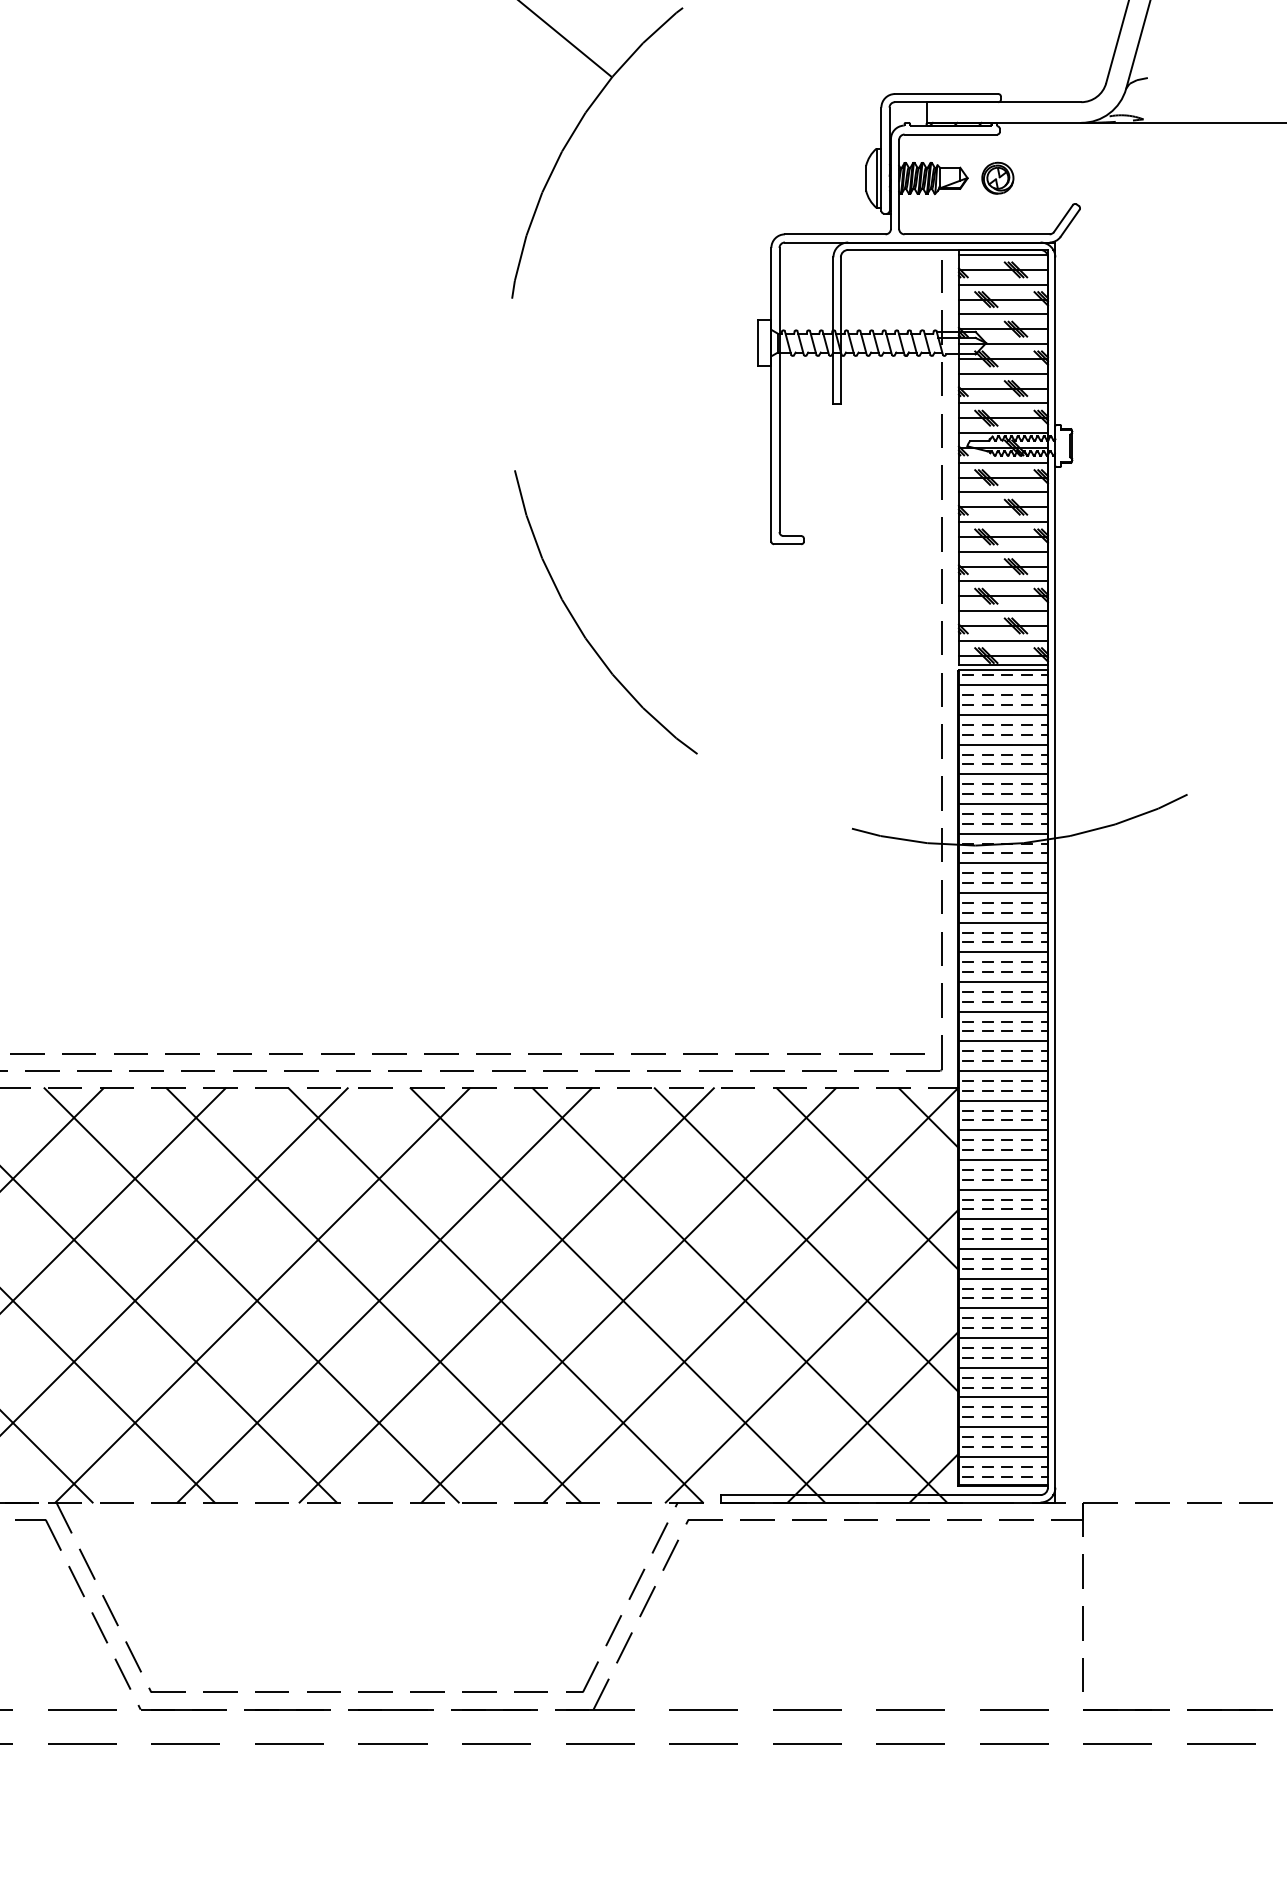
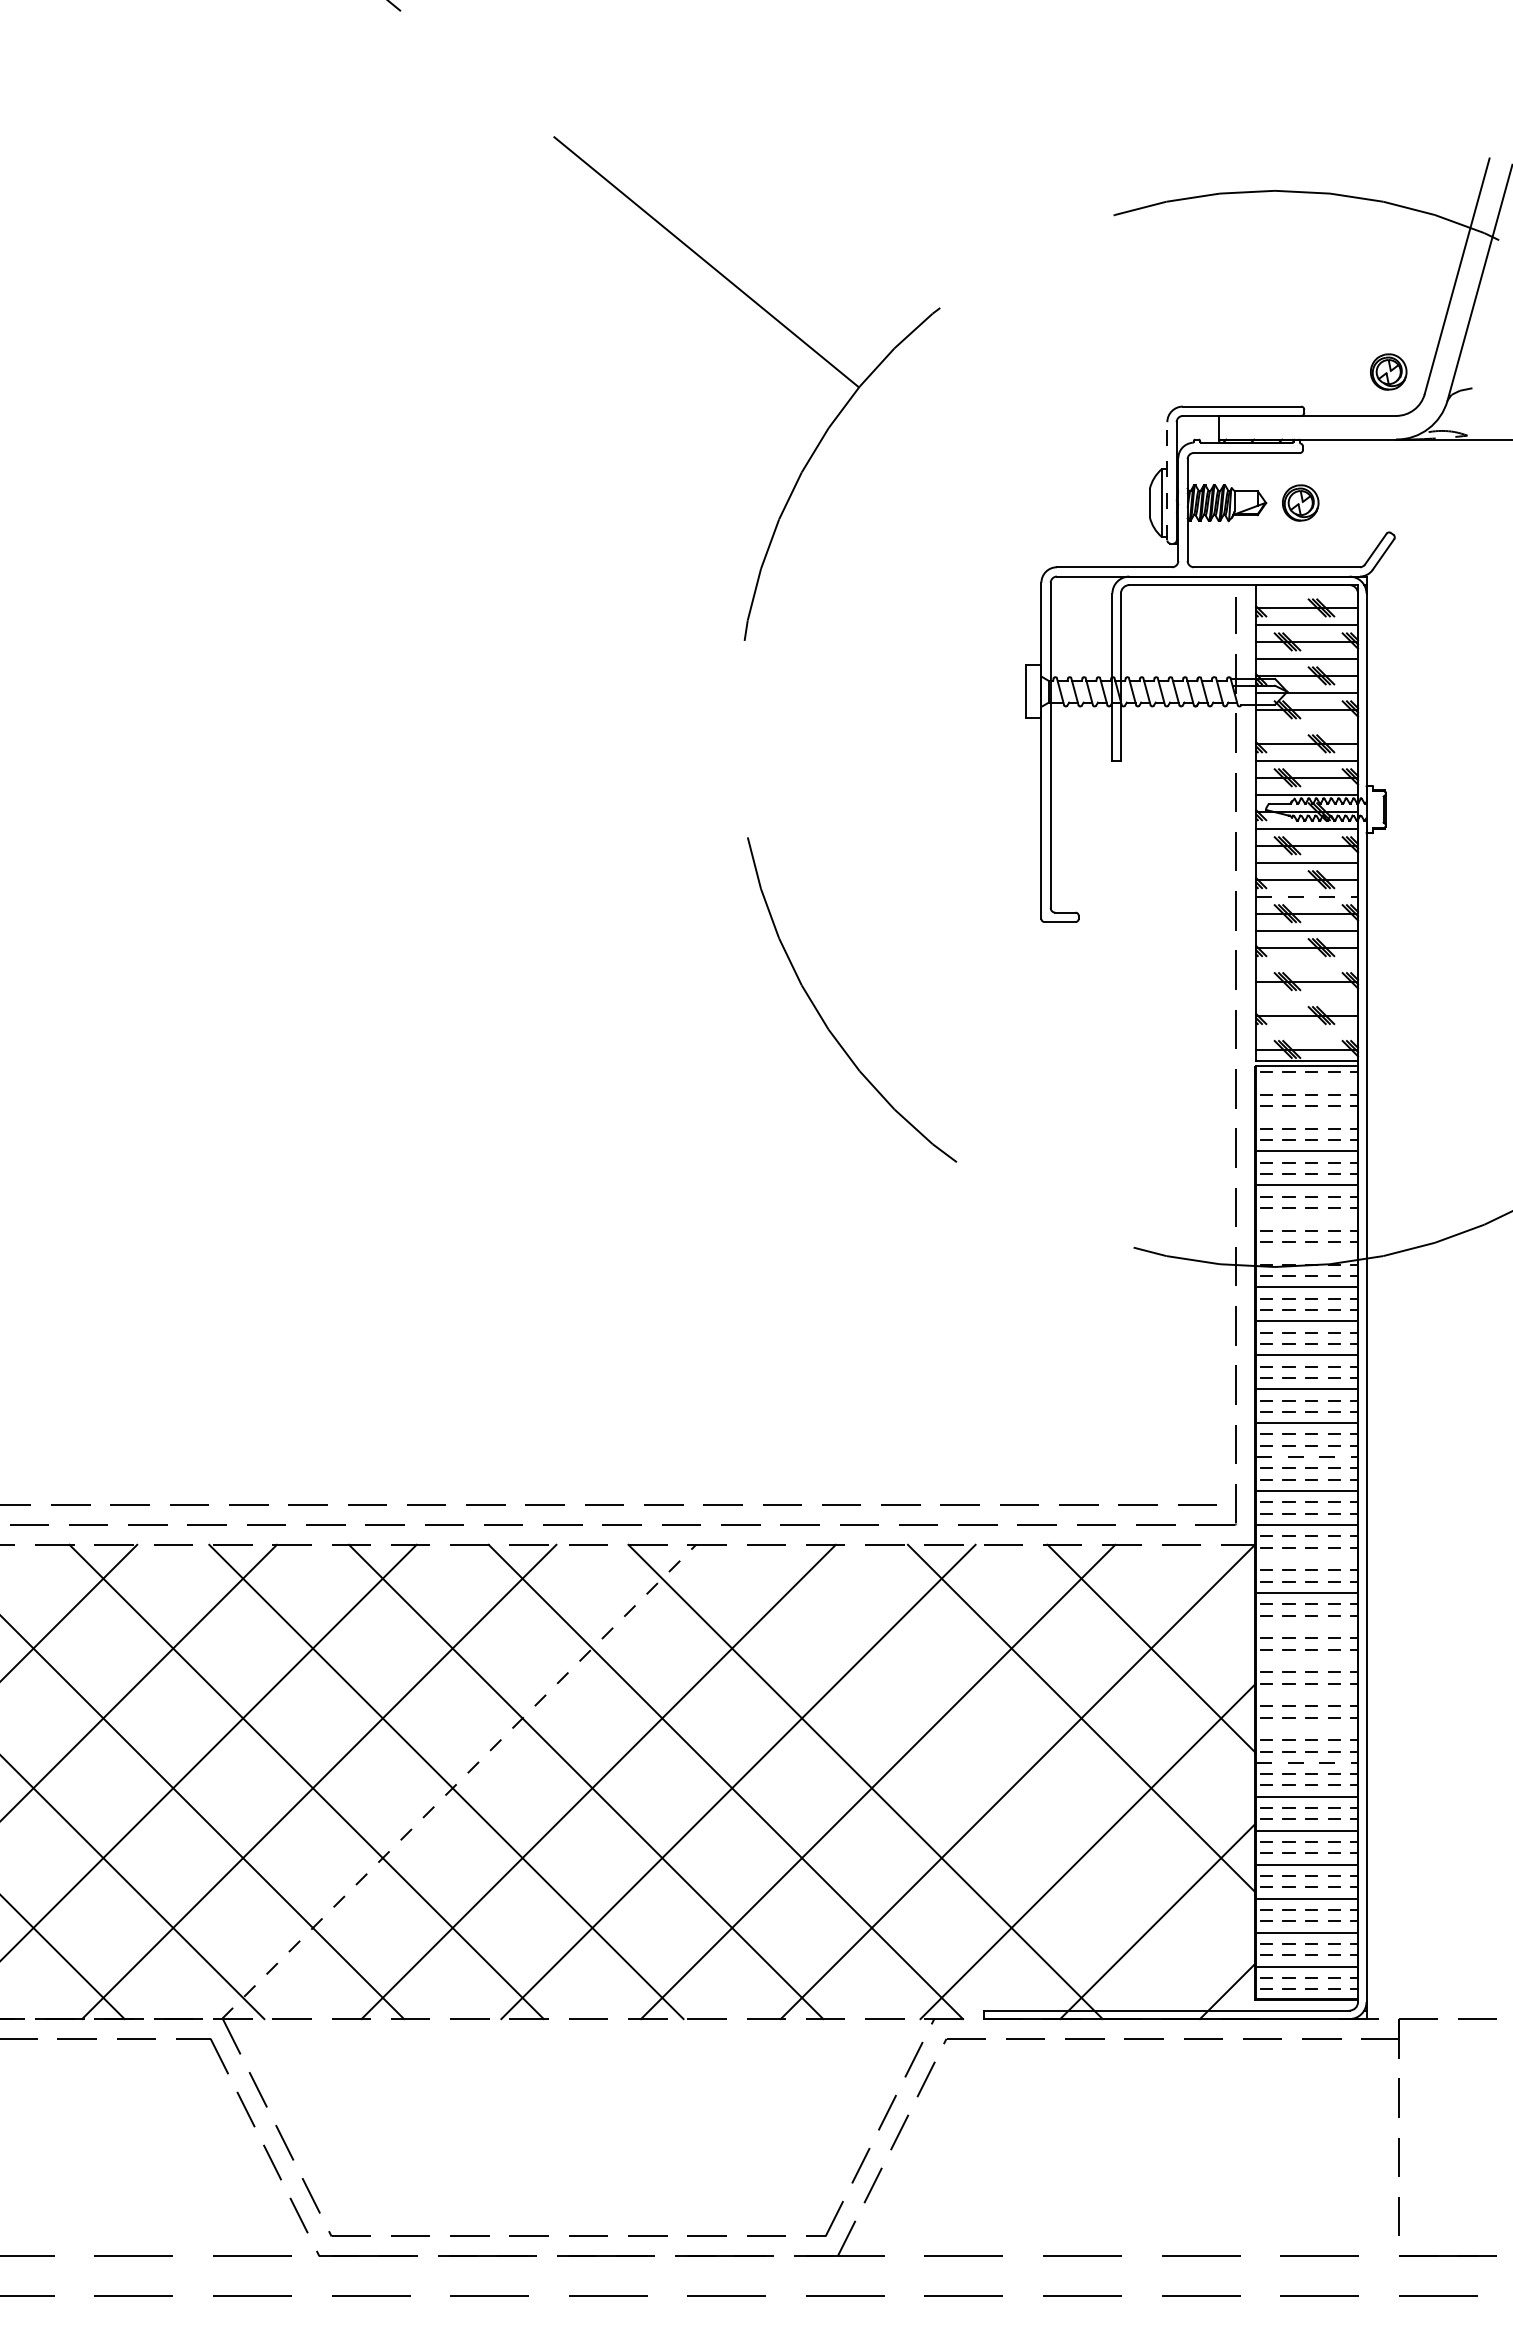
part: (1074, 63) -> (1388, 371), added
line: (881, 158) -> (1167, 480), solid -> dashed
line: (1003, 254) -> (1307, 590), removed
line: (1003, 373) -> (1307, 726), removed
line: (1003, 521) -> (1307, 896), solid -> dashed
line: (1003, 581) -> (1307, 964), removed
line: (1003, 611) -> (1307, 998), removed
line: (1003, 640) -> (1307, 1032), removed
line: (1003, 685) -> (1307, 1083), removed
line: (1003, 714) -> (1307, 1117), removed
line: (1003, 804) -> (1307, 1219), removed
line: (1003, 833) -> (1307, 1253), removed
line: (1003, 1011) -> (1307, 1457), solid -> dashed
line: (1003, 1101) -> (1307, 1559), removed
line: (928, 1117) -> (1221, 1578), removed
line: (1003, 1159) -> (1307, 1626), removed
line: (1003, 1189) -> (1307, 1660), removed
line: (1003, 1219) -> (1307, 1694), removed
line: (1003, 1248) -> (1307, 1728), removed
line: (1003, 1278) -> (1307, 1762), solid -> dashed
line: (263, 1295) -> (459, 1781), solid -> dashed
line: (740, 1295) -> (1005, 1781), removed

